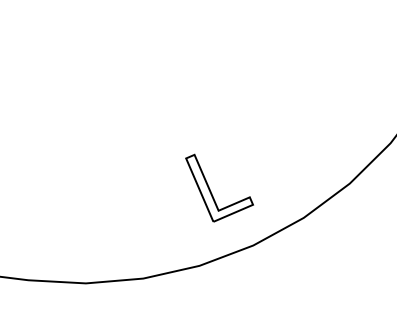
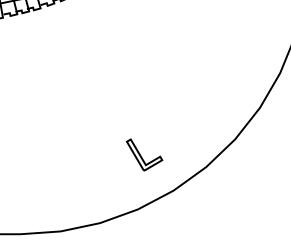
part: (218, 189) -> (144, 154), size x0.7

